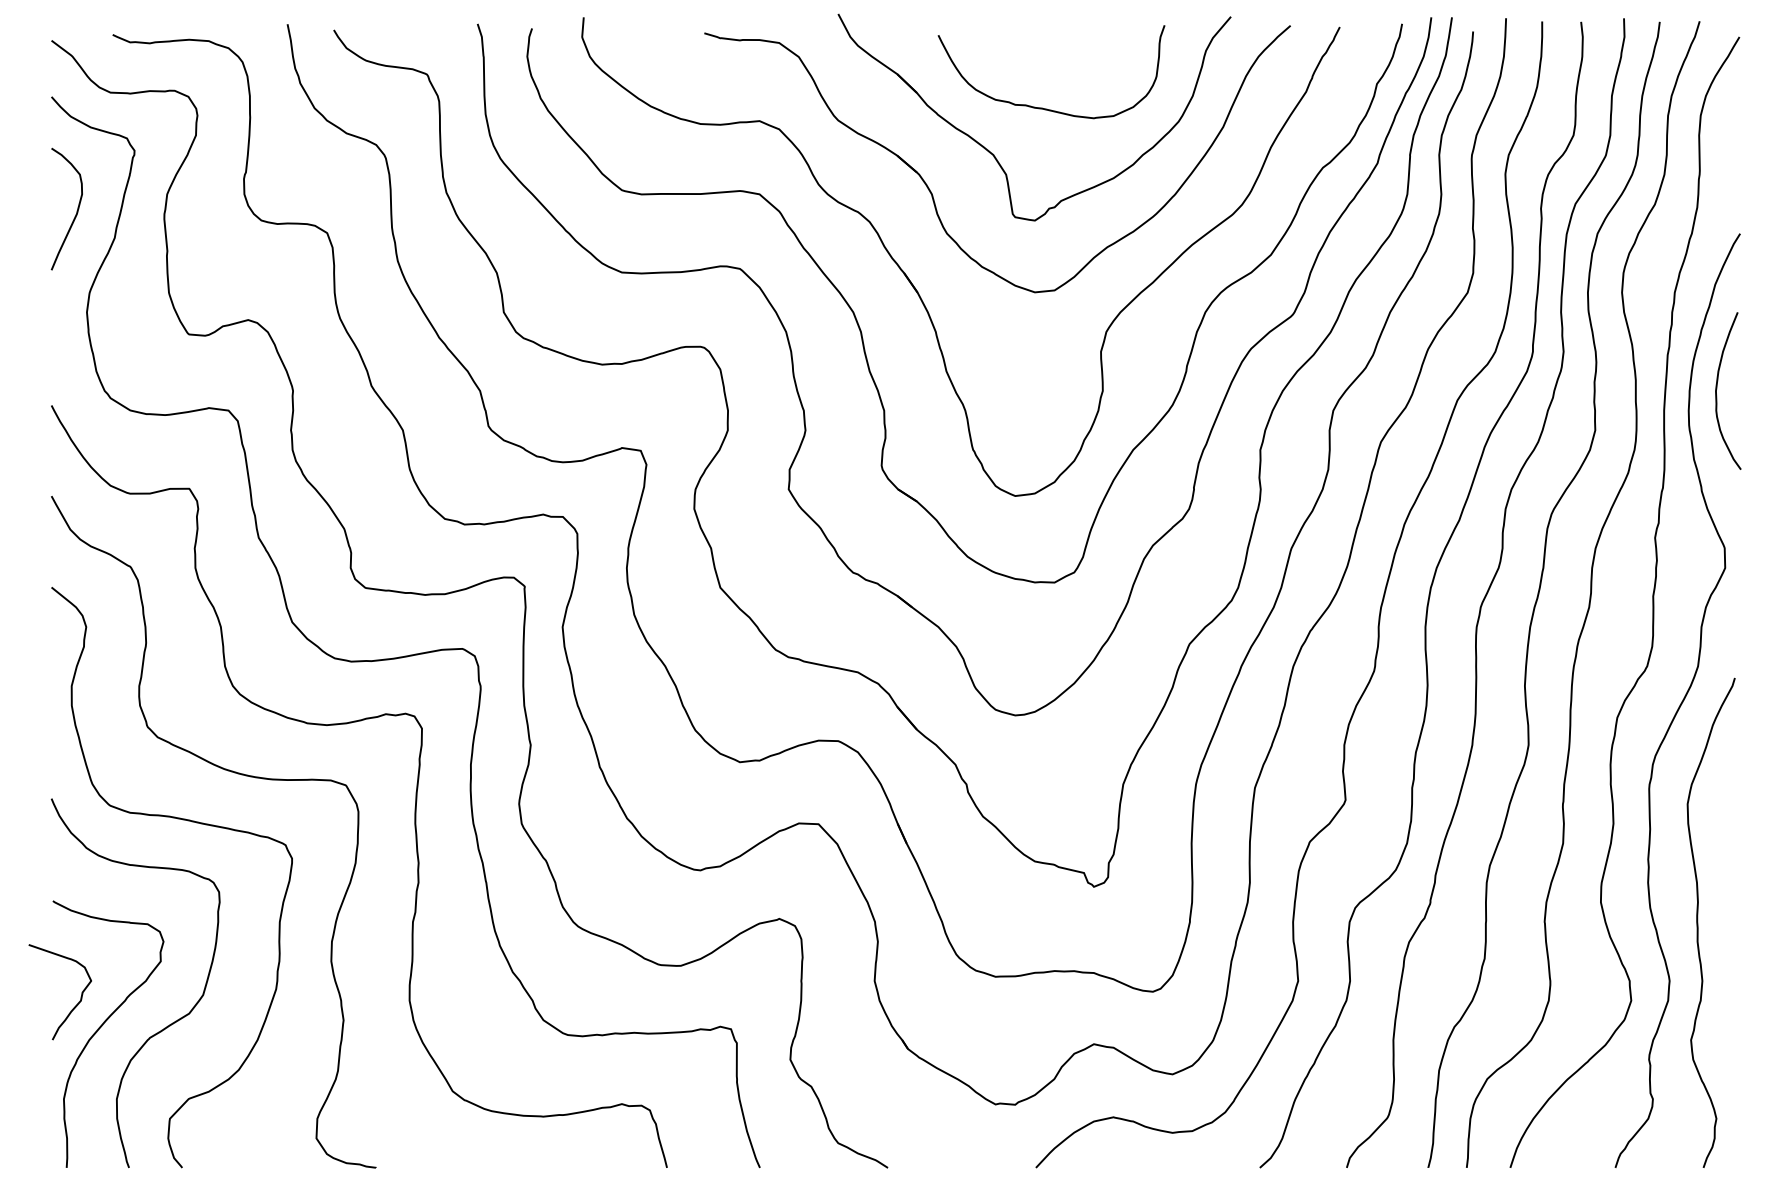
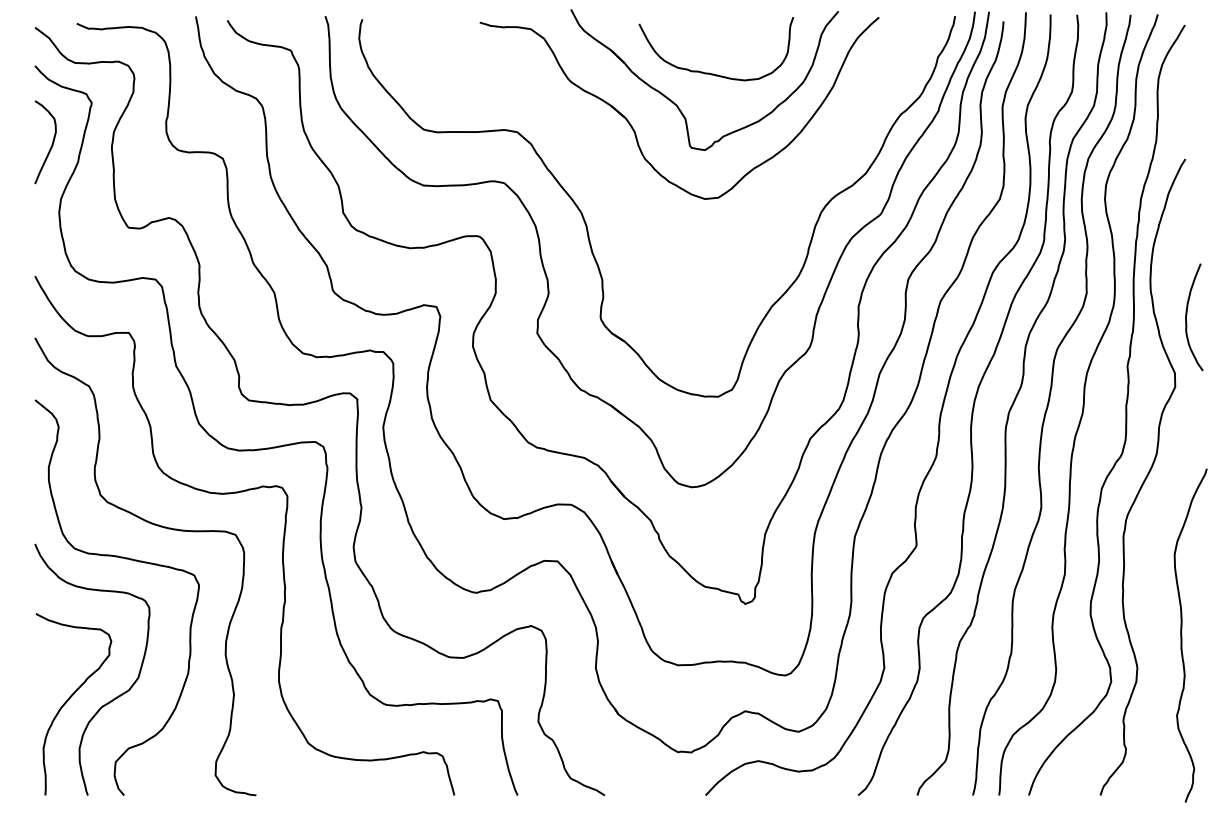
part: (915, 285) -> (623, 194), removed
curve: (1718, 388) -> (1187, 315), moved
curve: (1699, 922) -> (1182, 635), moved
curve: (74, 1006) -> (50, 685), removed

